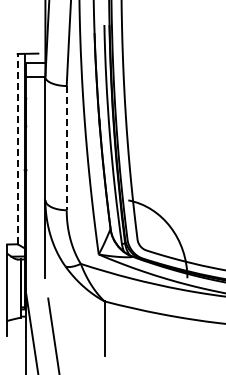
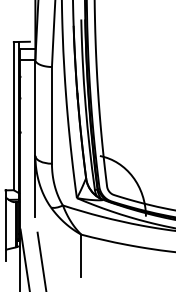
line: (17, 148) -> (13, 115), dashed -> solid
line: (66, 148) -> (51, 115), dashed -> solid

